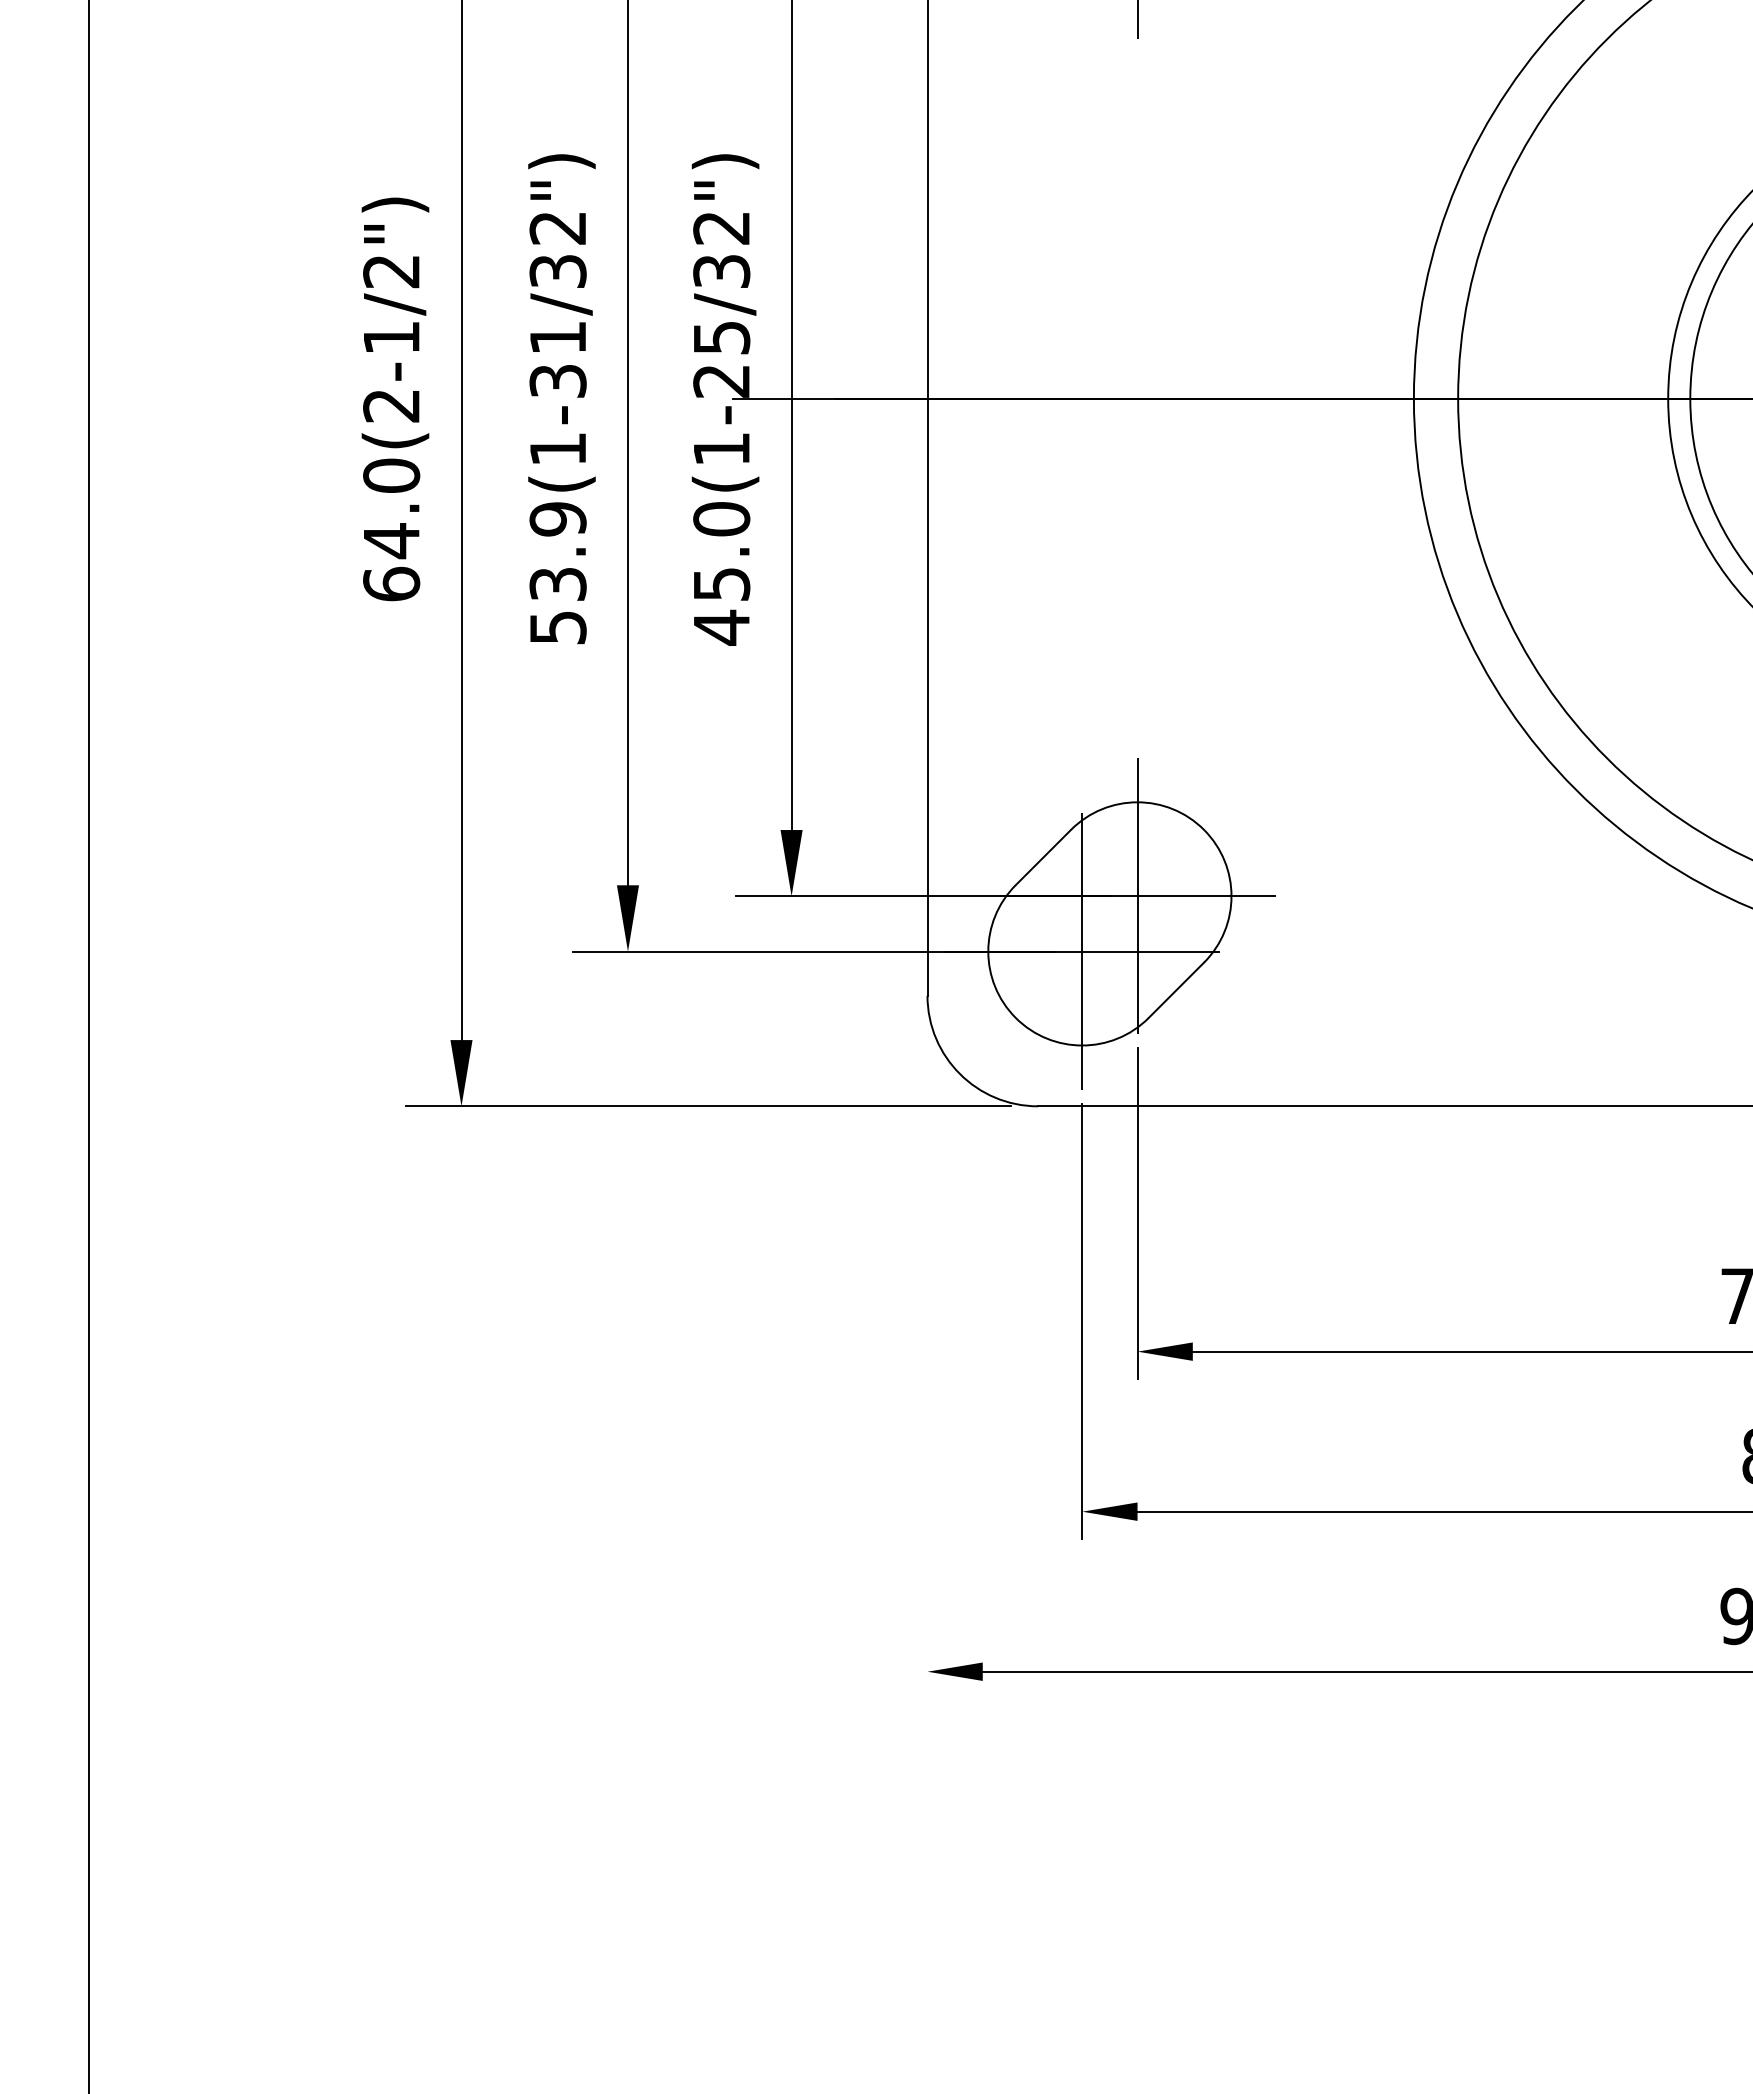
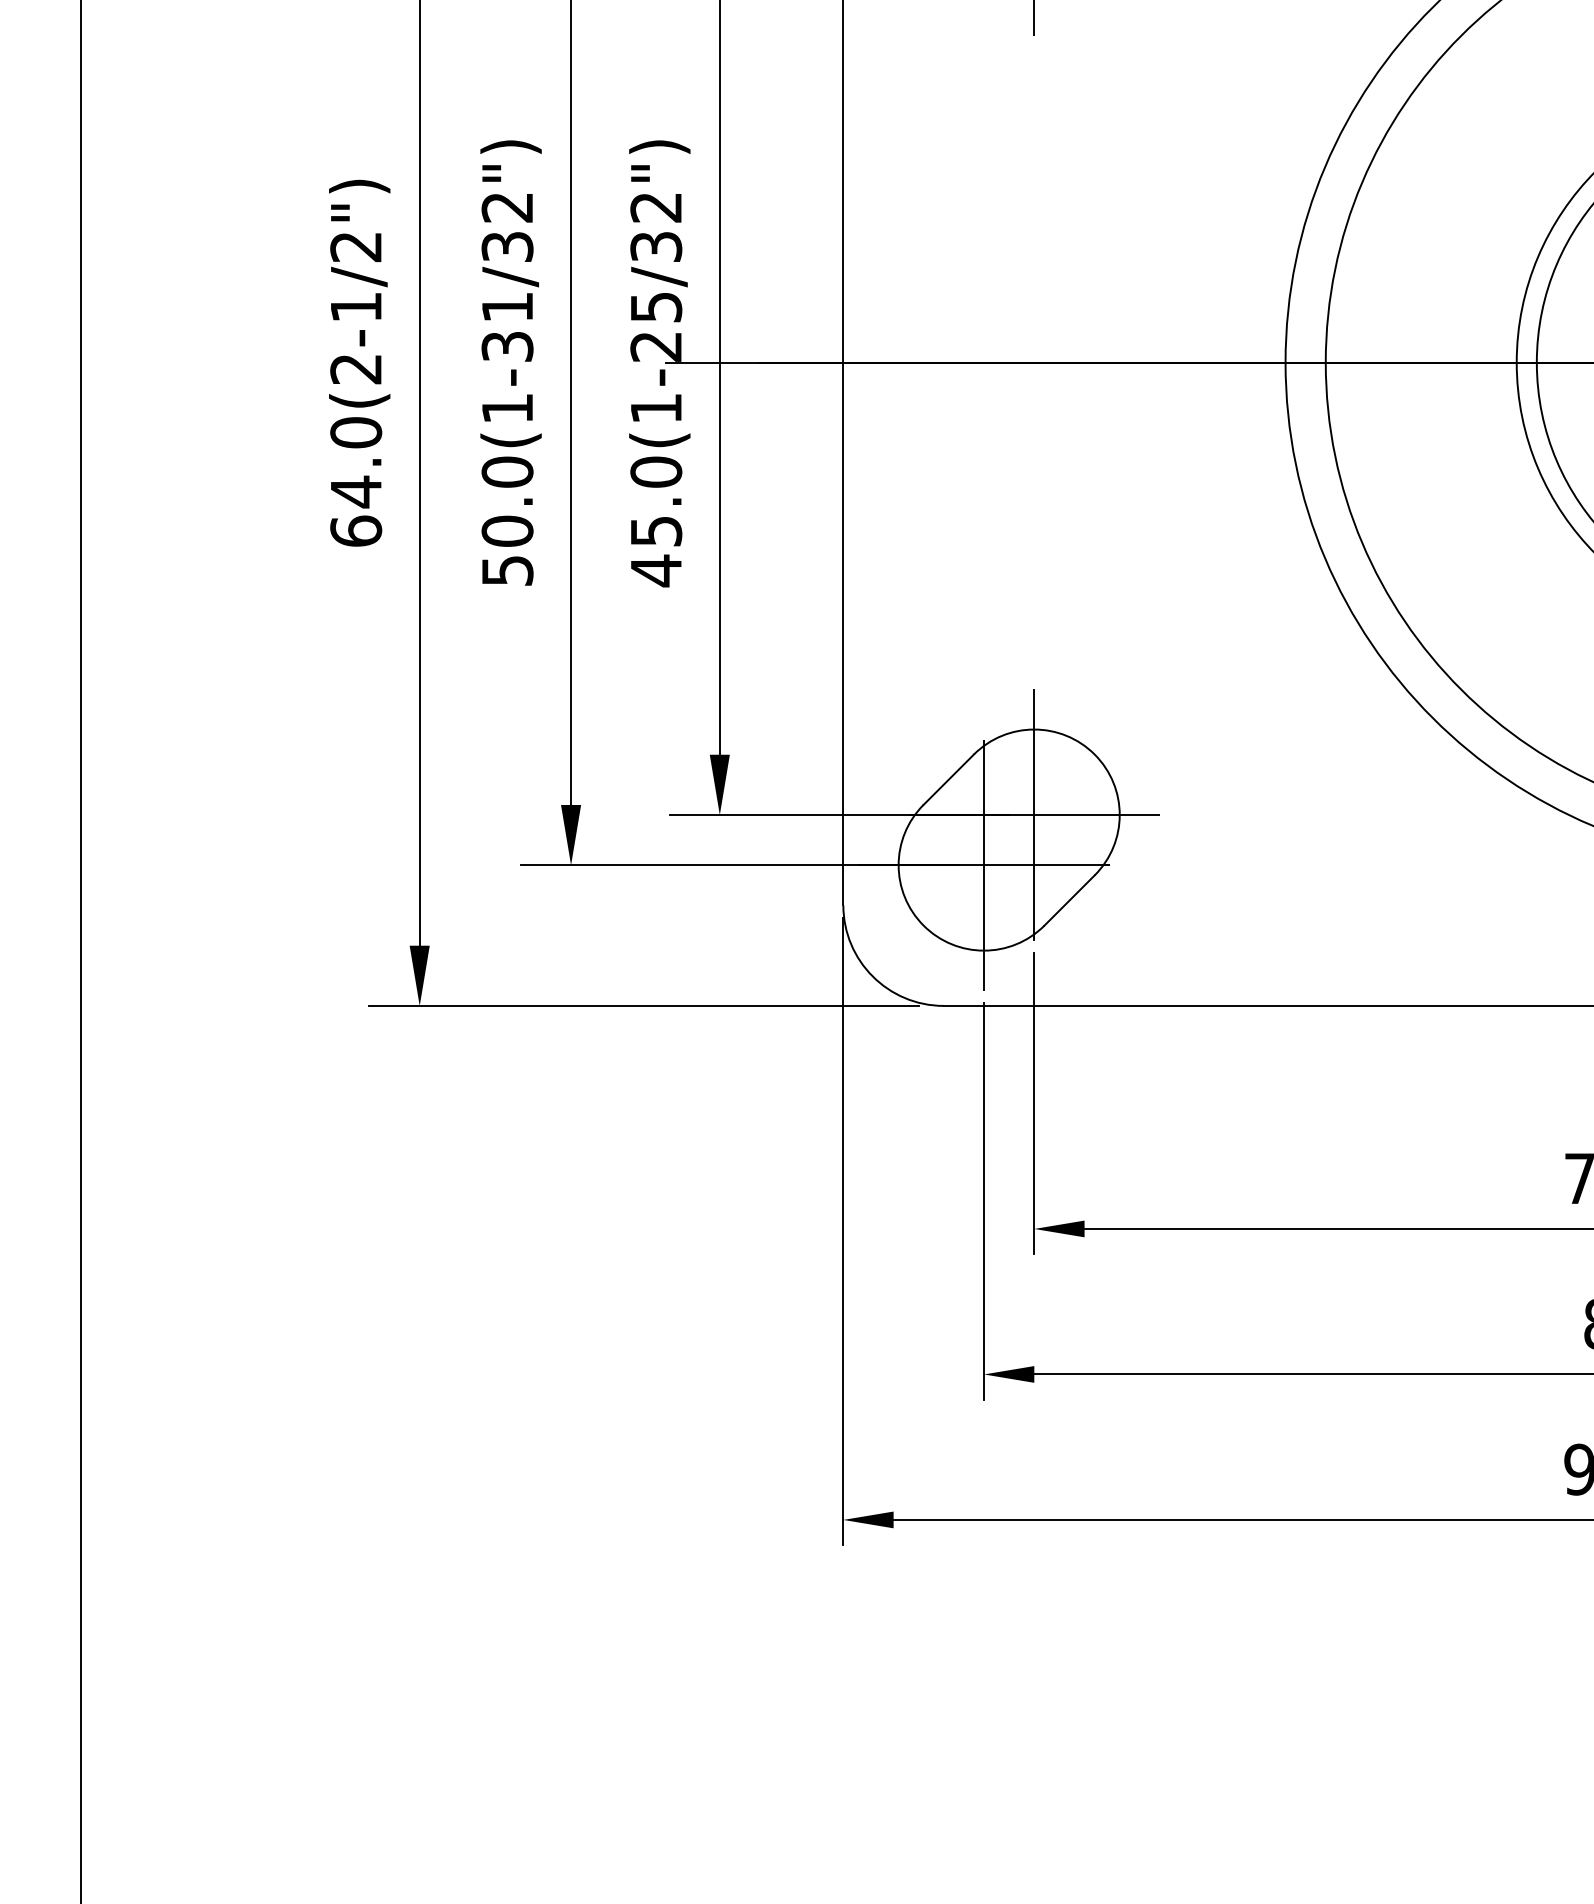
text: (557, 551) -> (506, 501), 53.9(1-31/32") -> 50.0(1-31/32")
line: (927, 1354) -> (843, 1231), added

